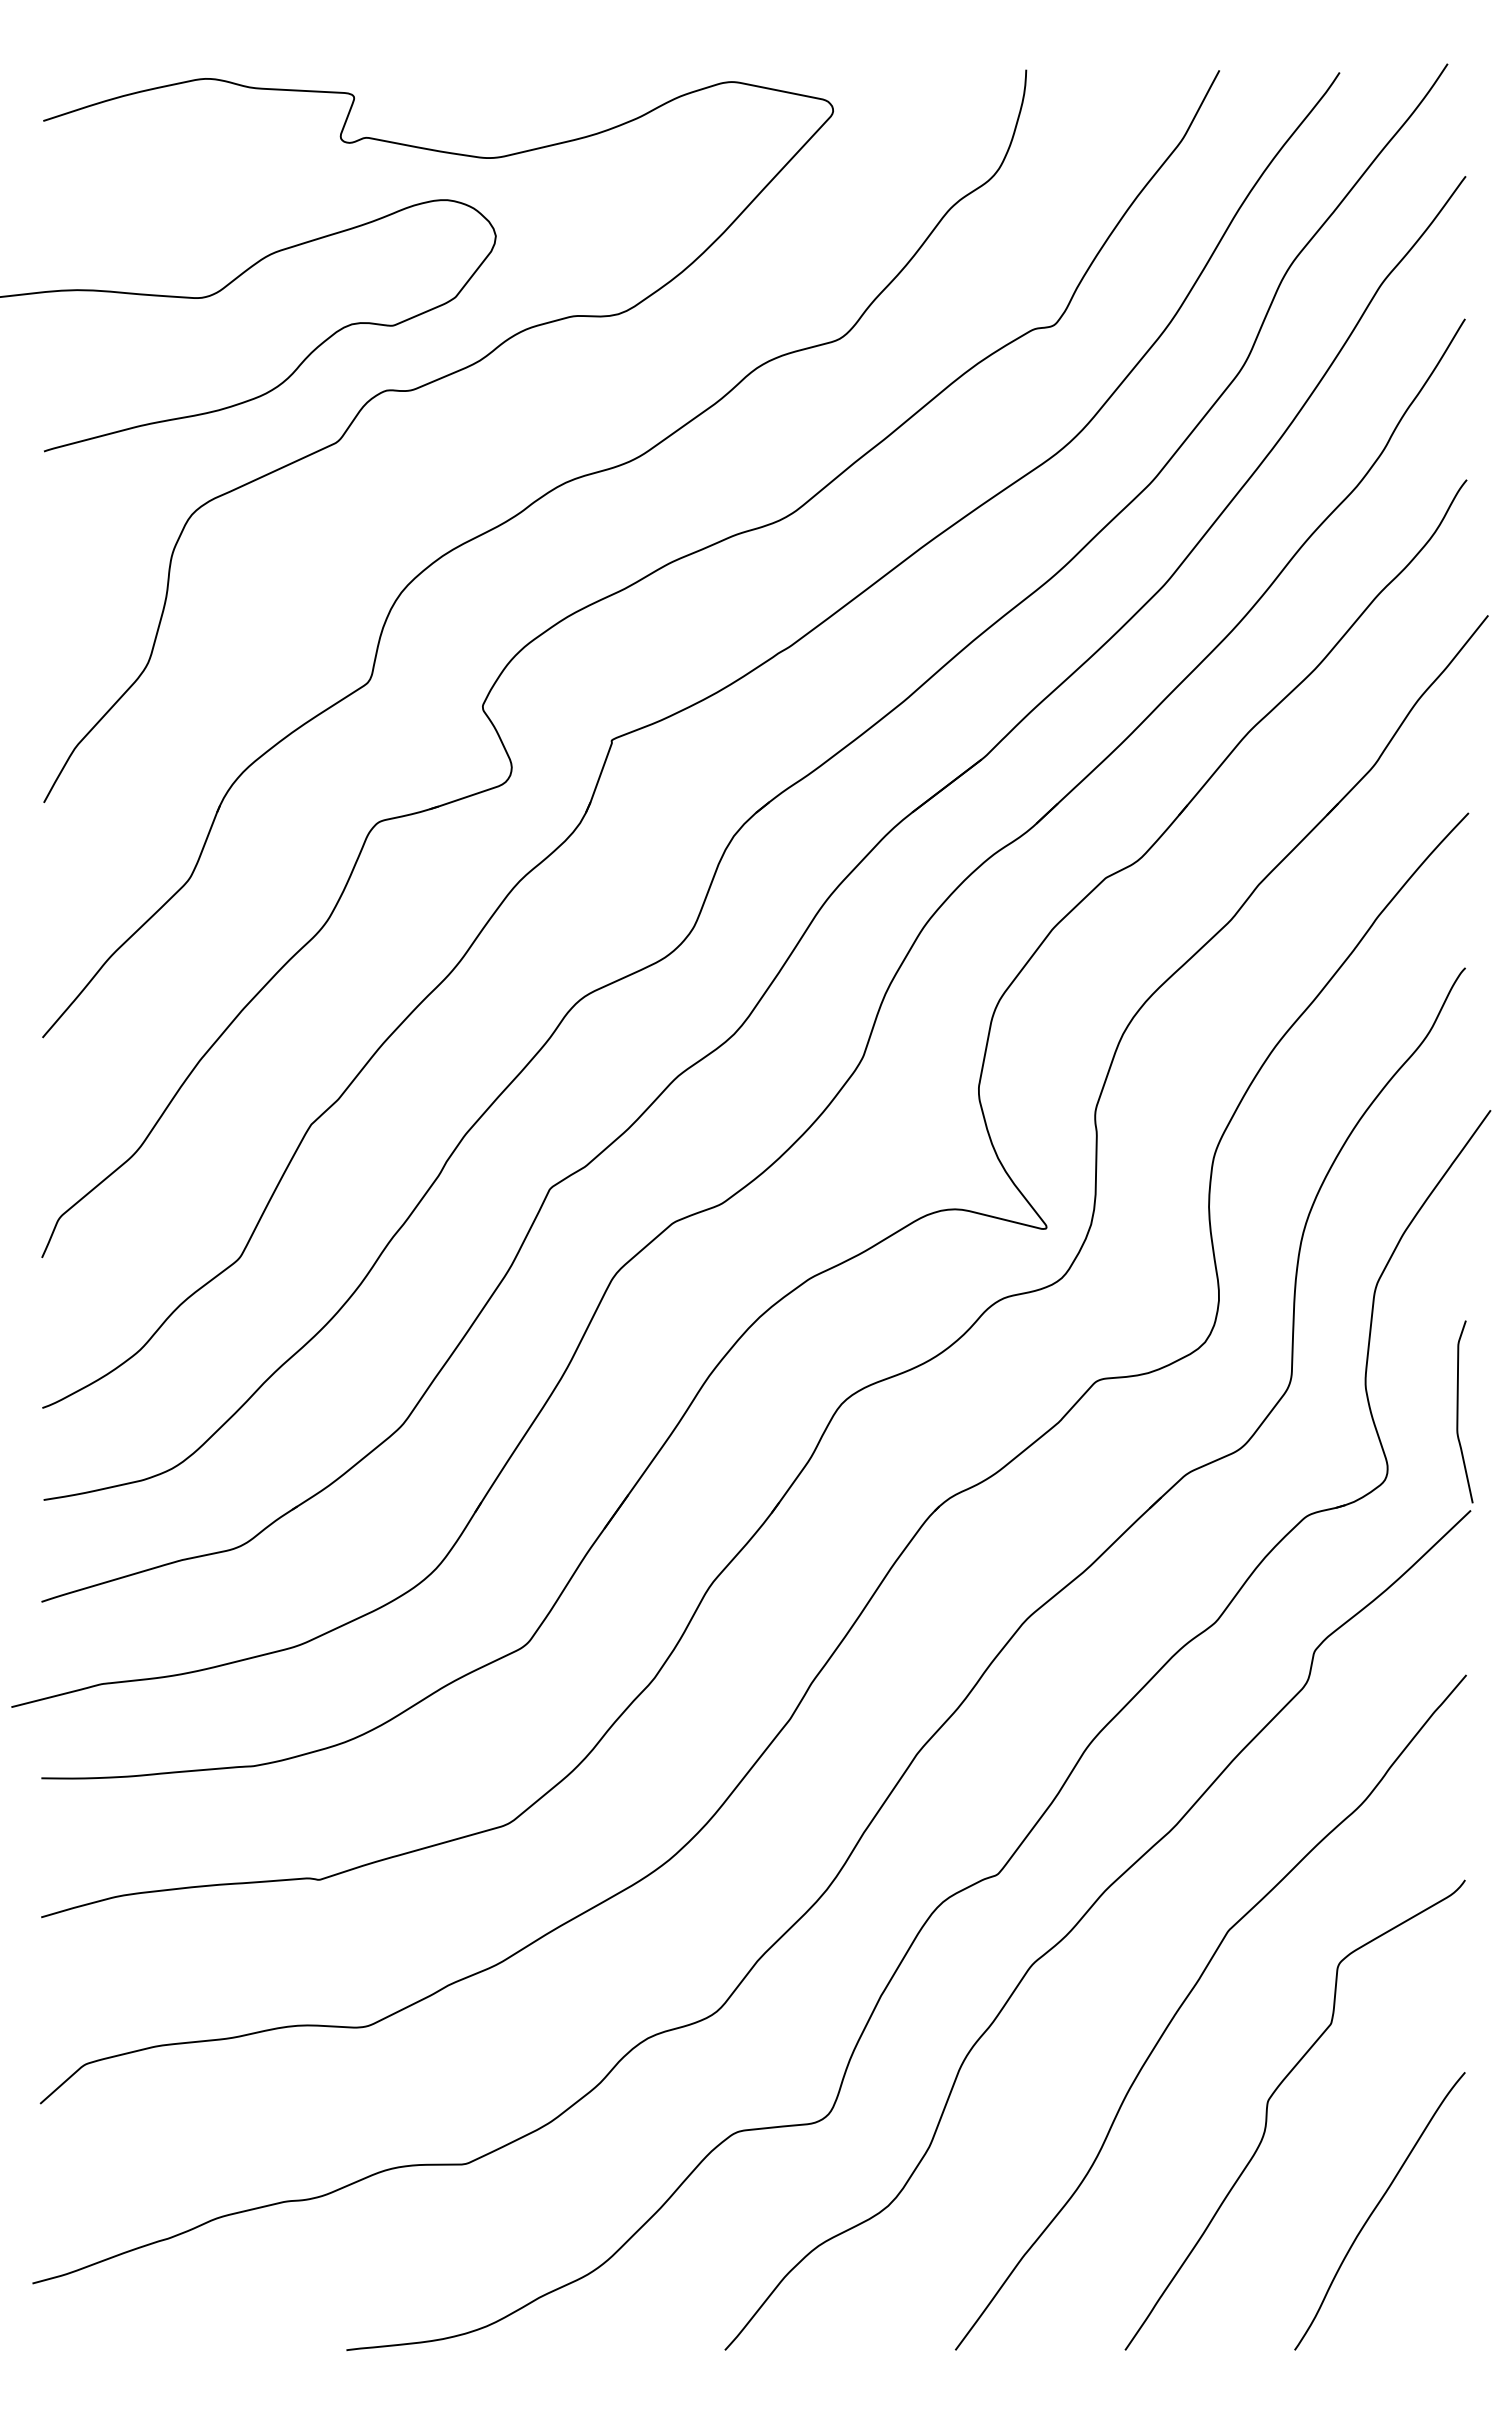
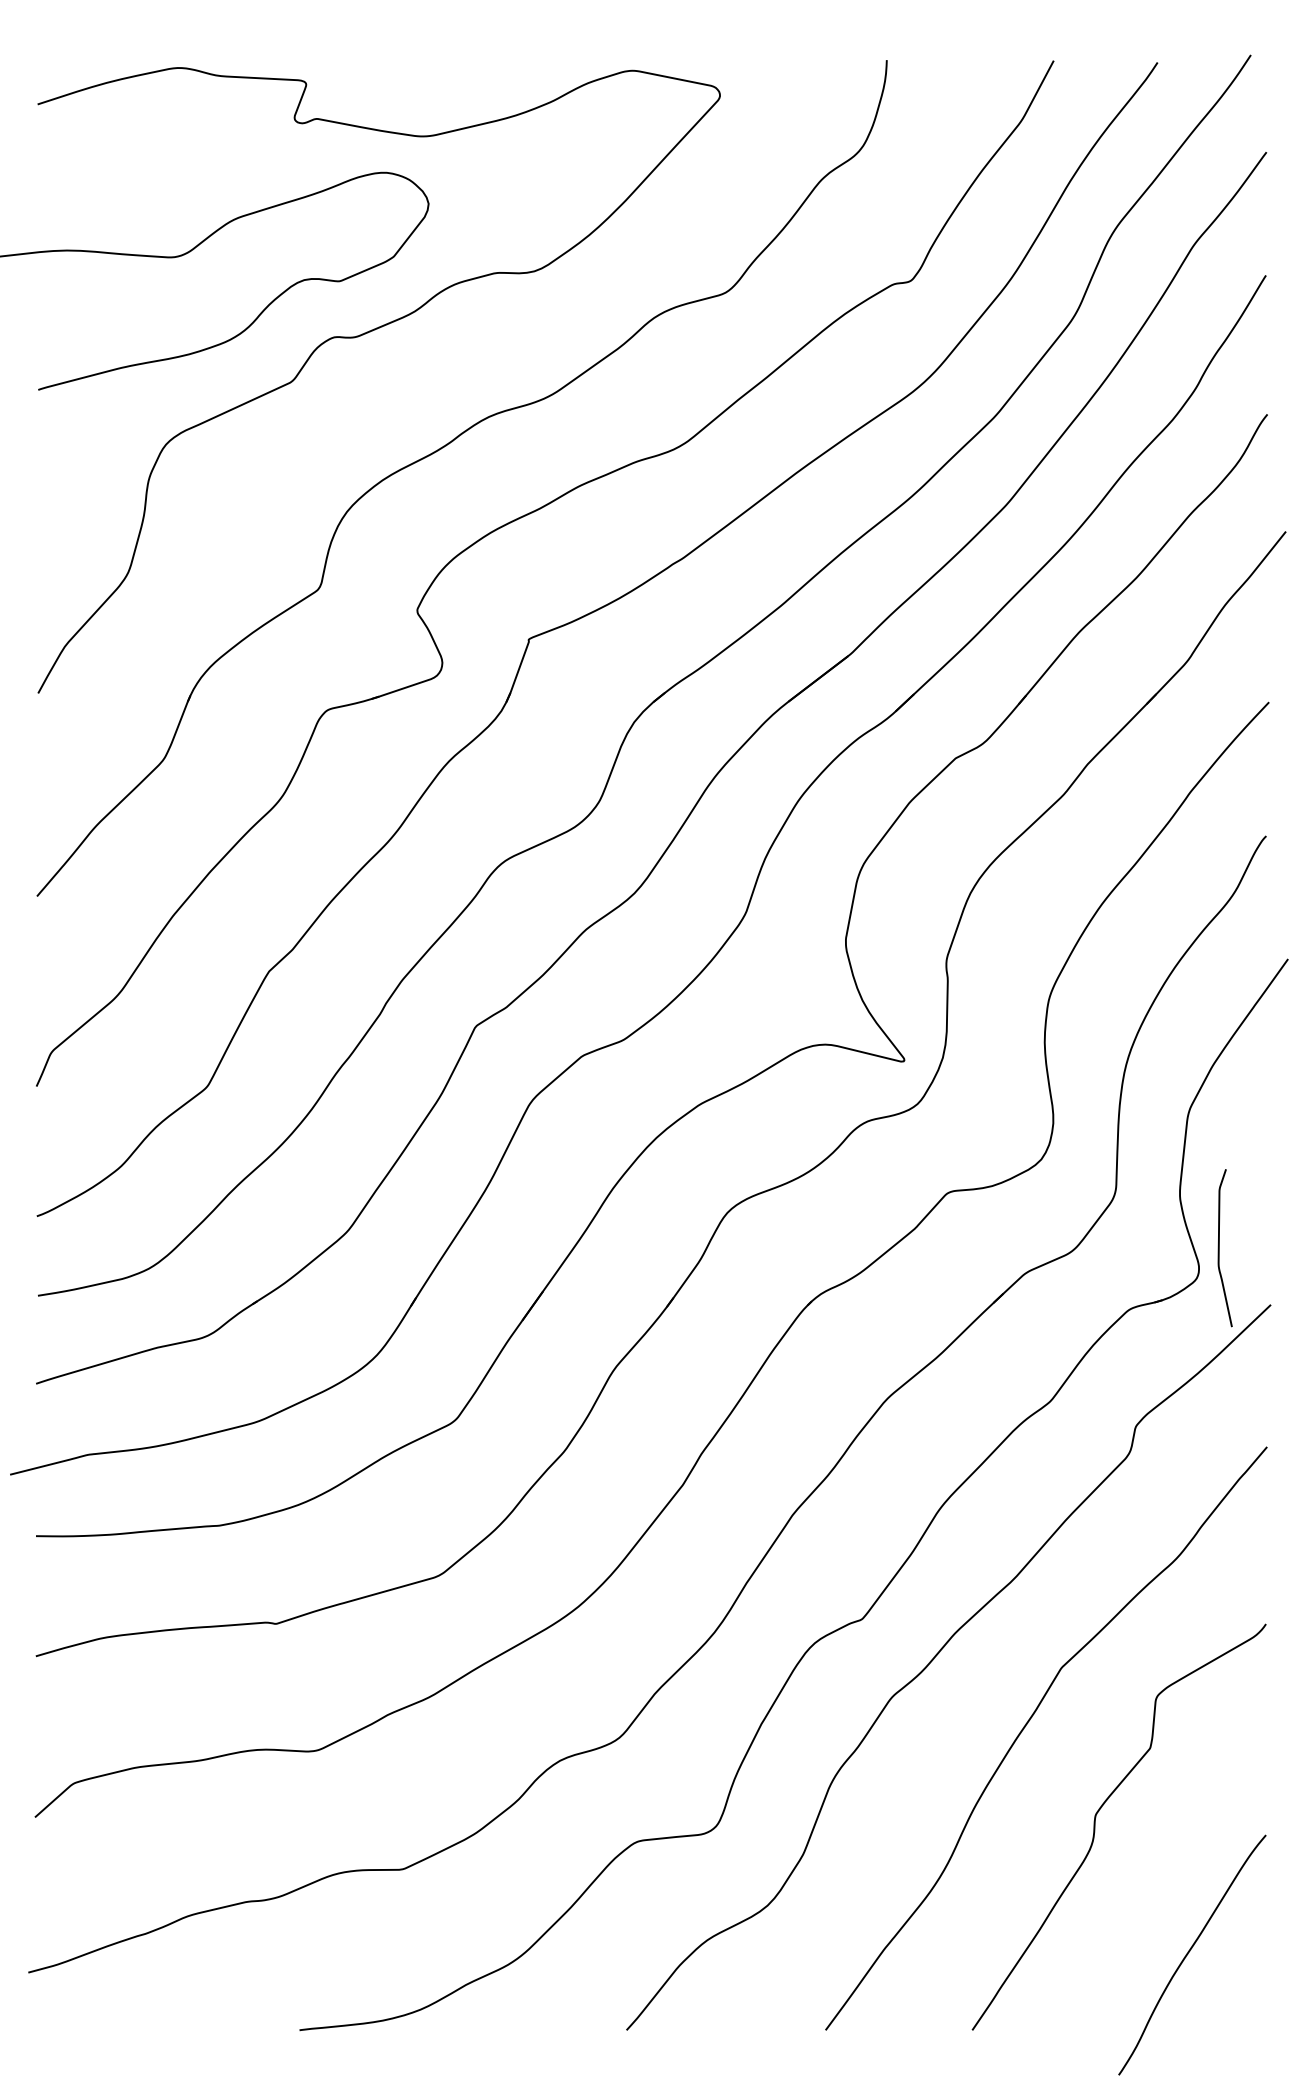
curve: (1458, 1411) -> (1219, 1247), moved
curve: (1376, 2208) -> (1189, 1952), moved

